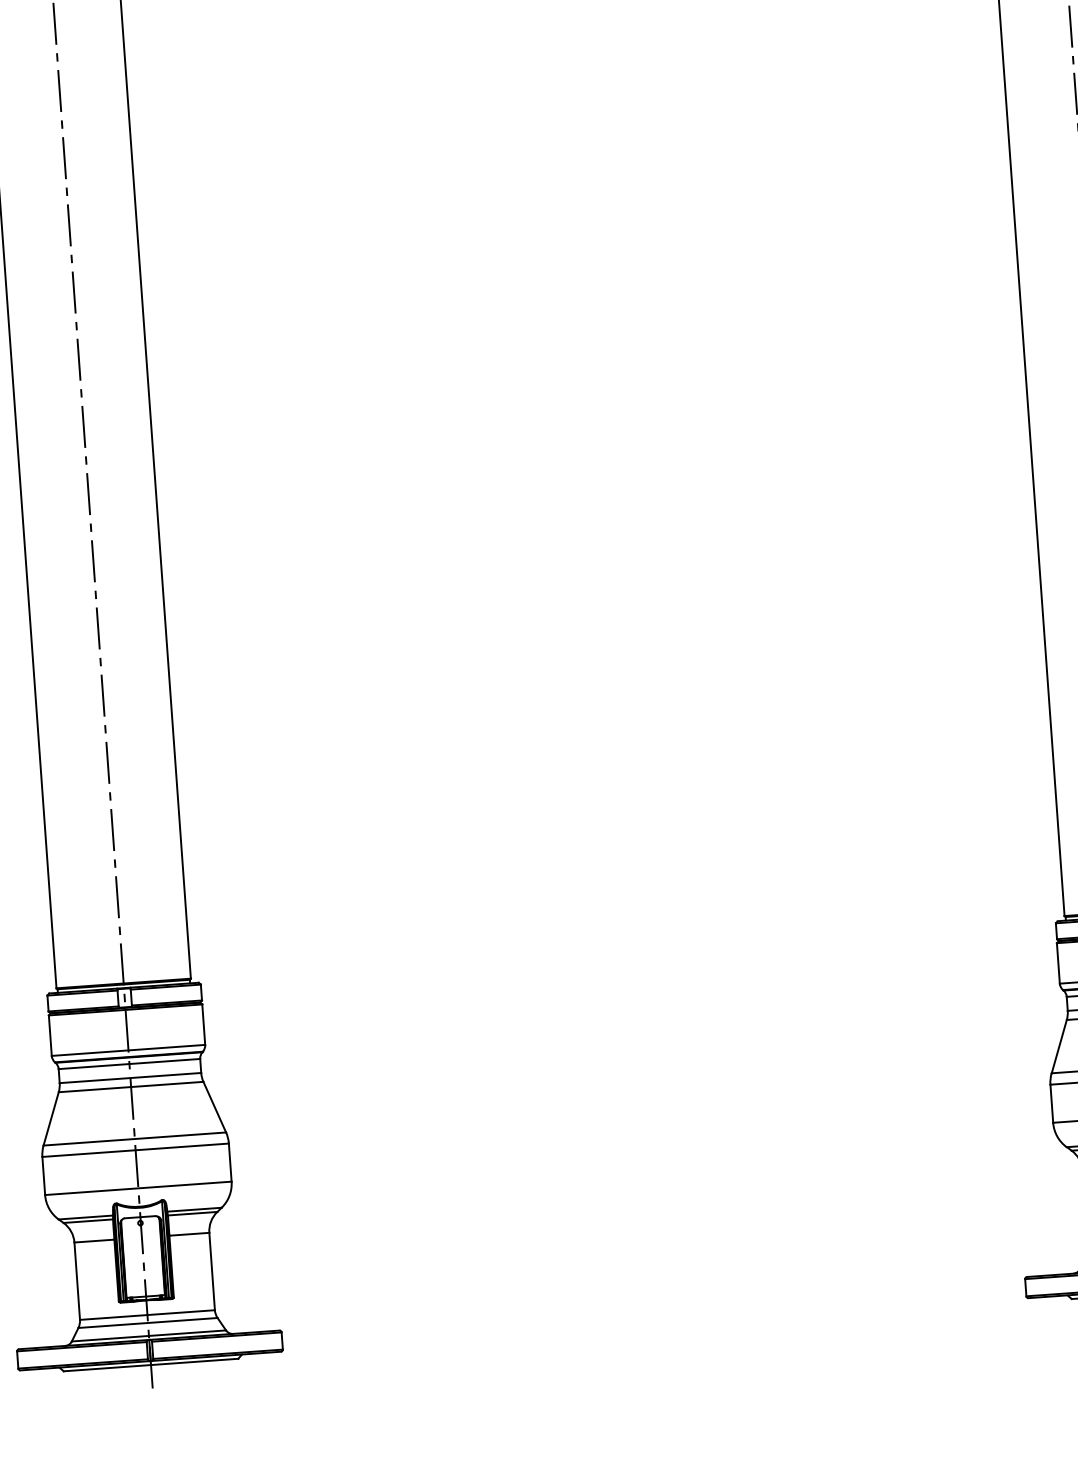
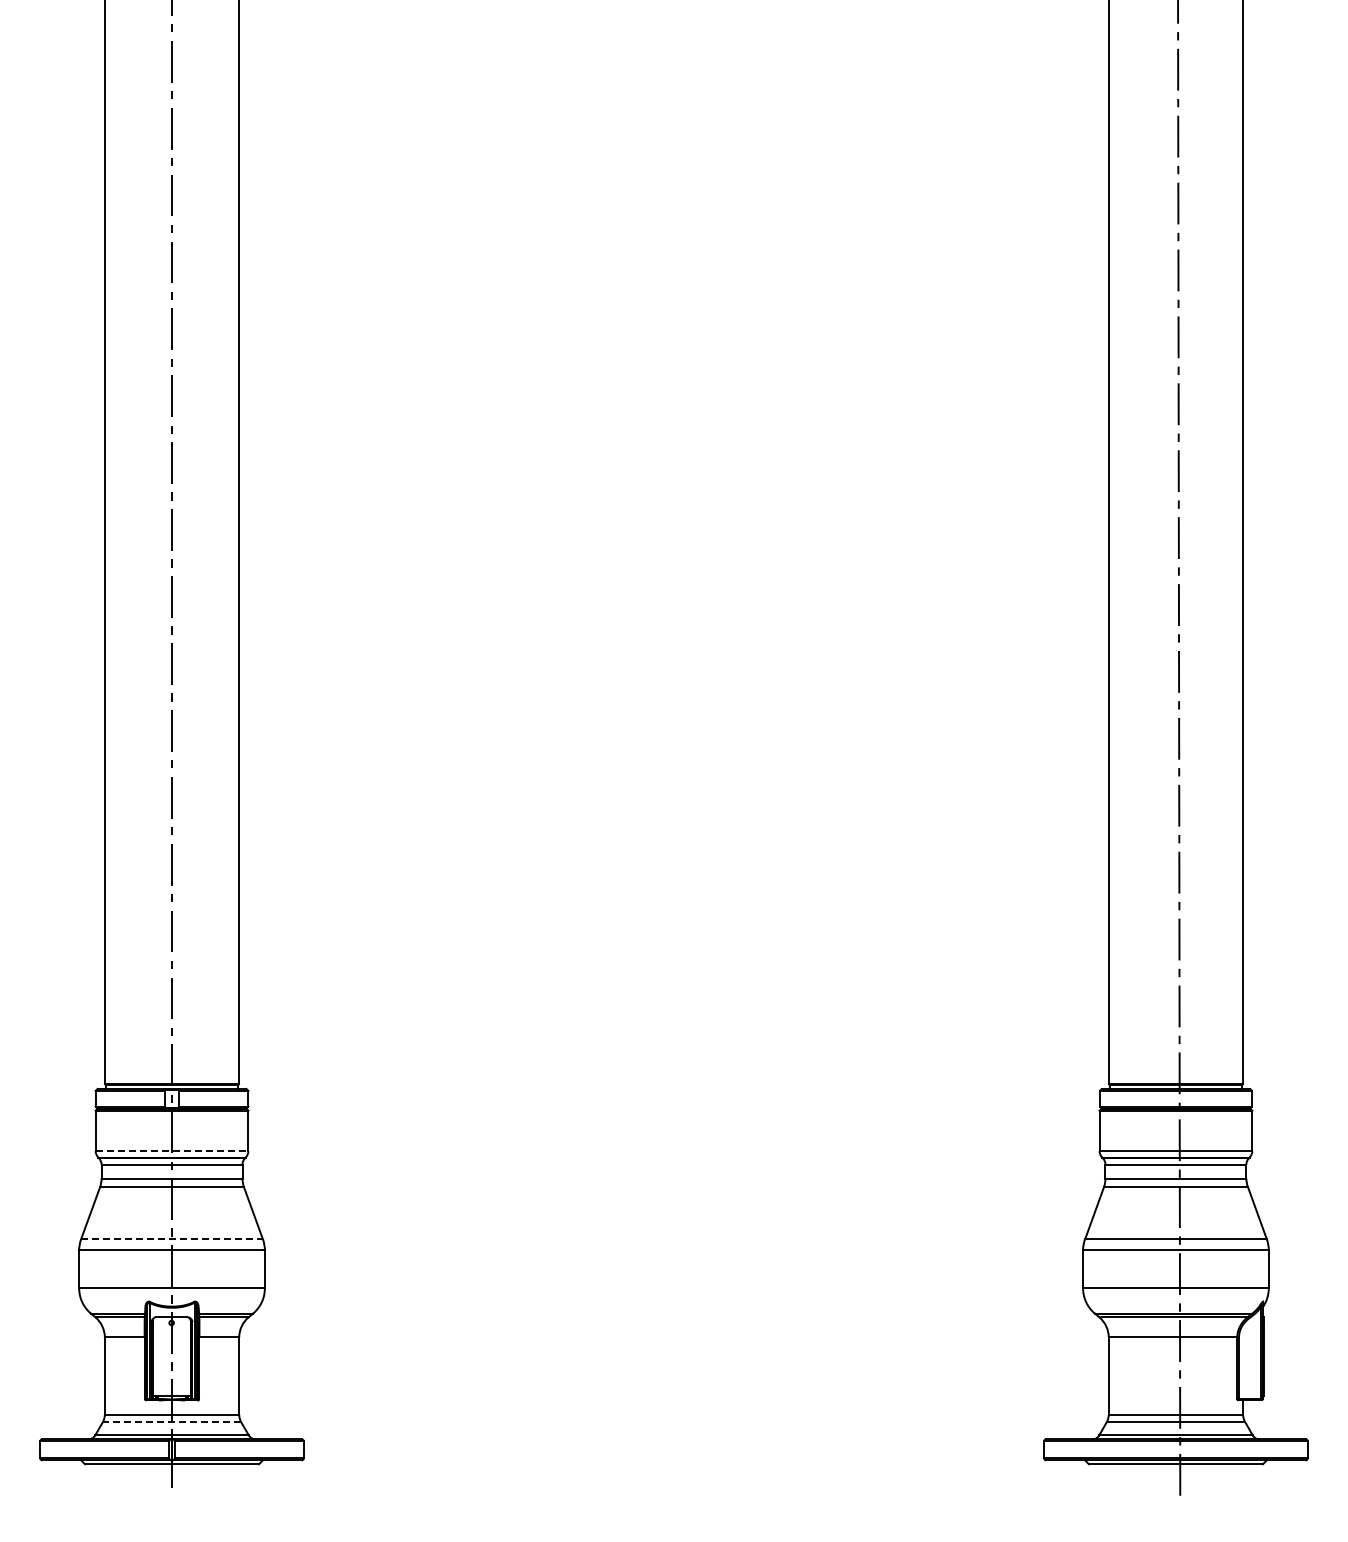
line: (128, 1049) -> (172, 1150), solid -> dashed
line: (135, 1139) -> (172, 1239), solid -> dashed
line: (147, 1323) -> (171, 1422), solid -> dashed

